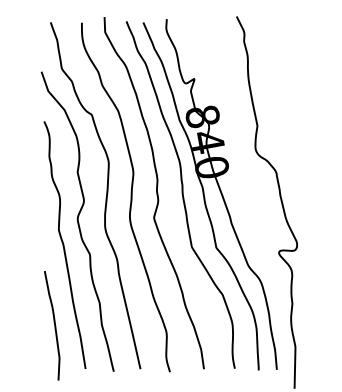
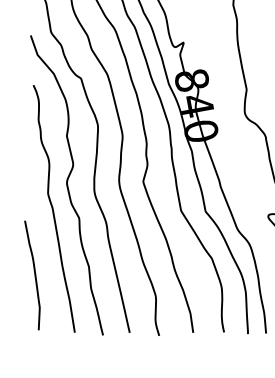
curve: (54, 325) -> (34, 275), moved

